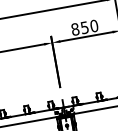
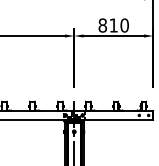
text: (84, 27) -> (113, 25), 850 -> 810

